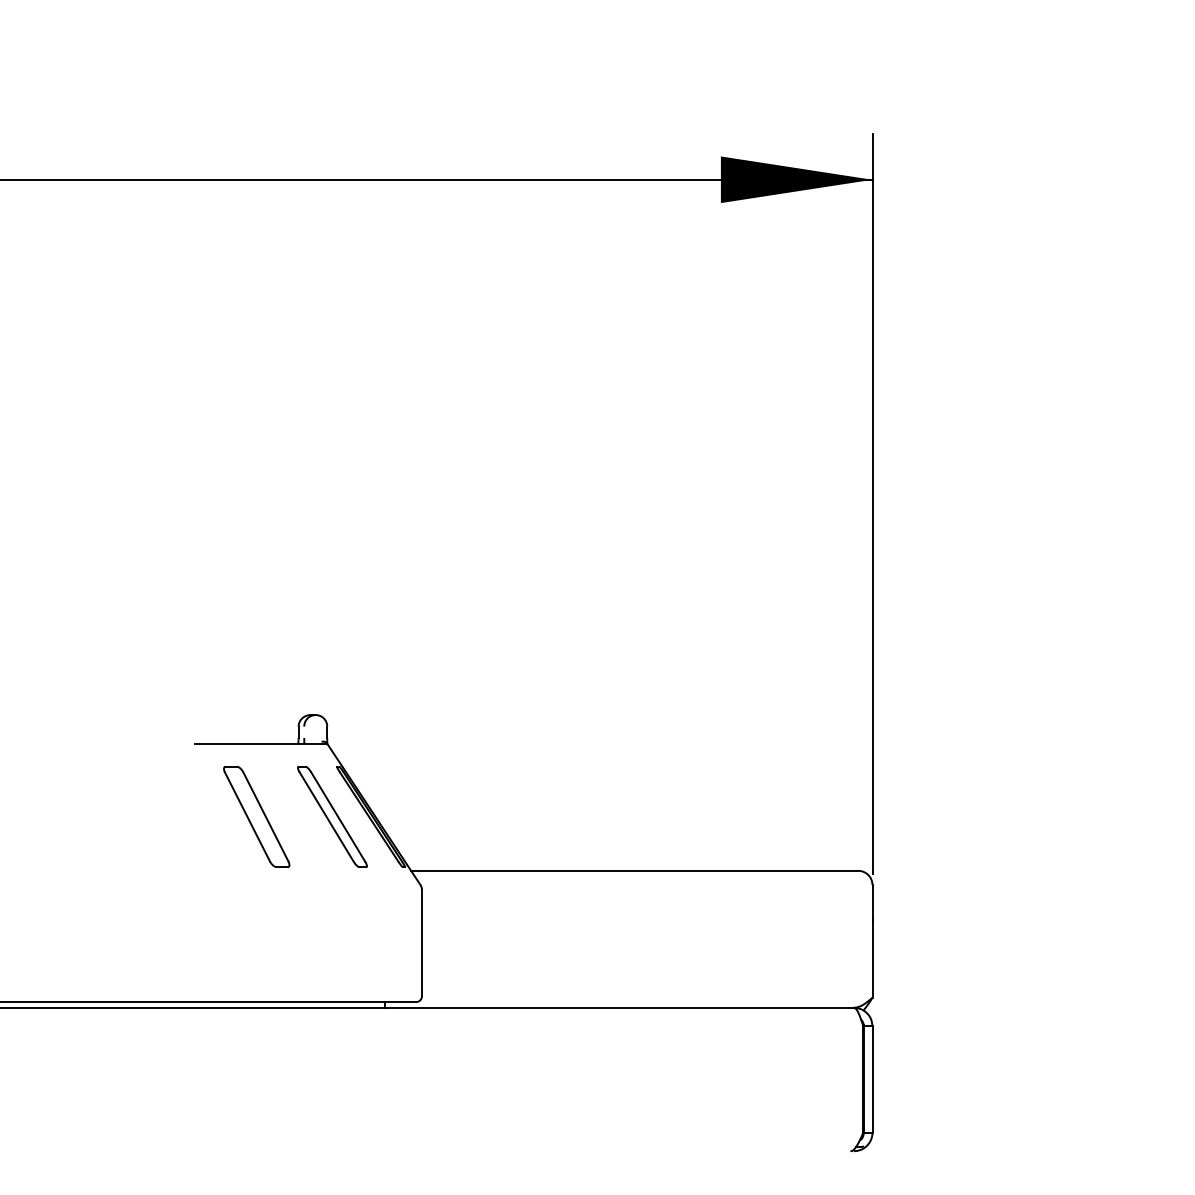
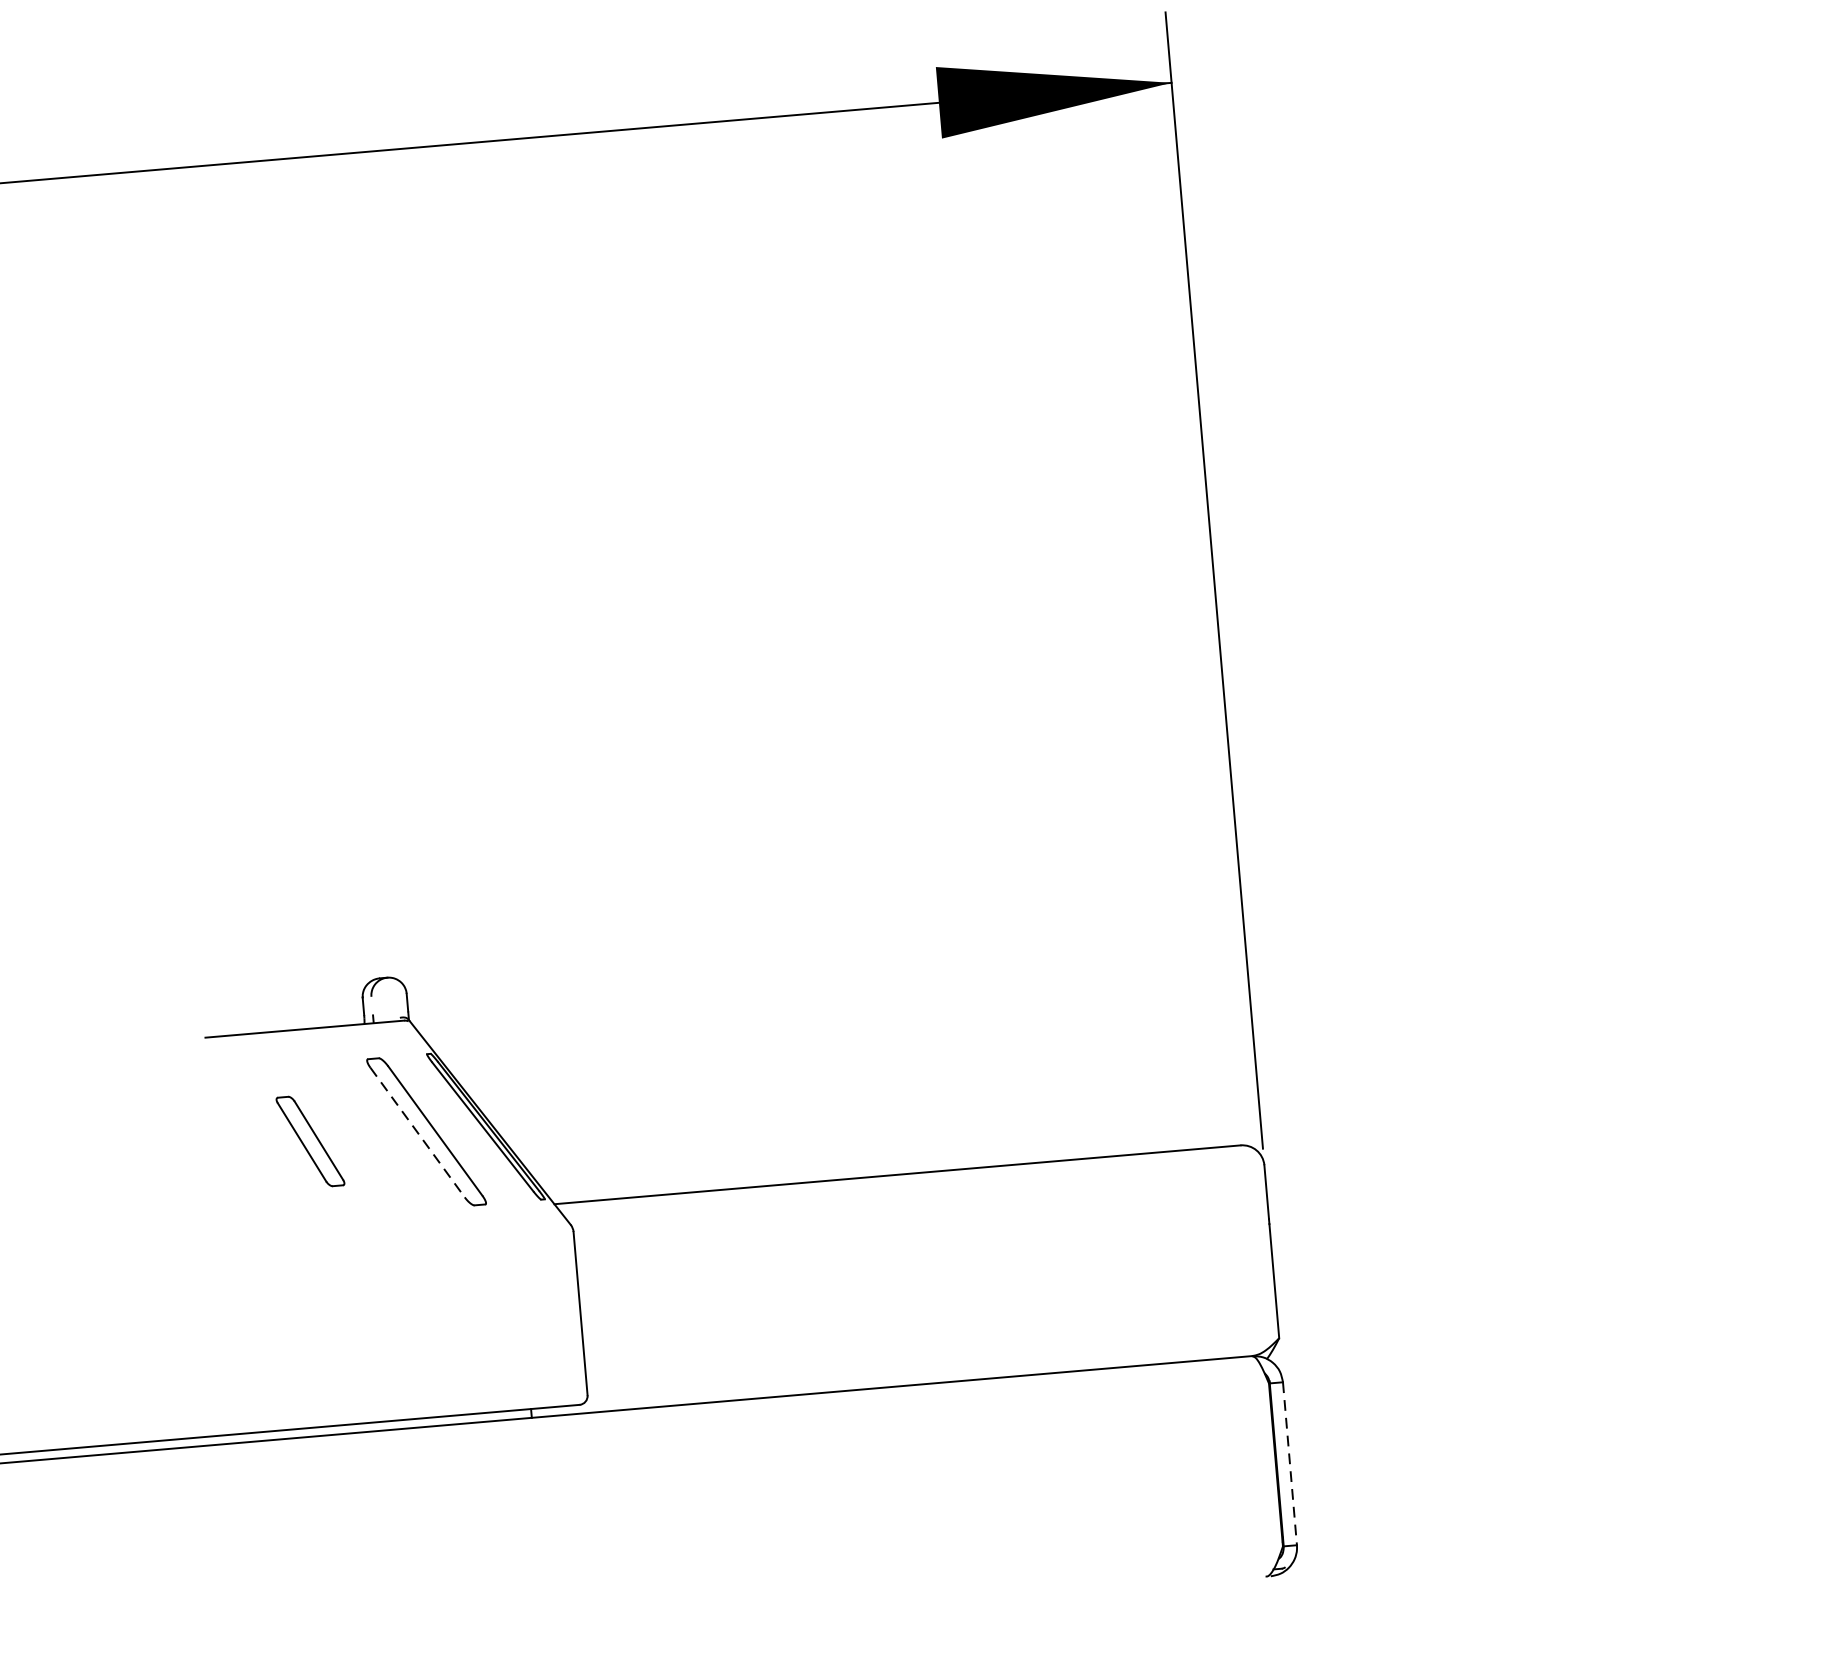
part: (256, 816) -> (309, 1141), size x0.6
line: (326, 816) -> (417, 1131), solid -> dashed
line: (872, 1080) -> (1290, 1465), solid -> dashed

